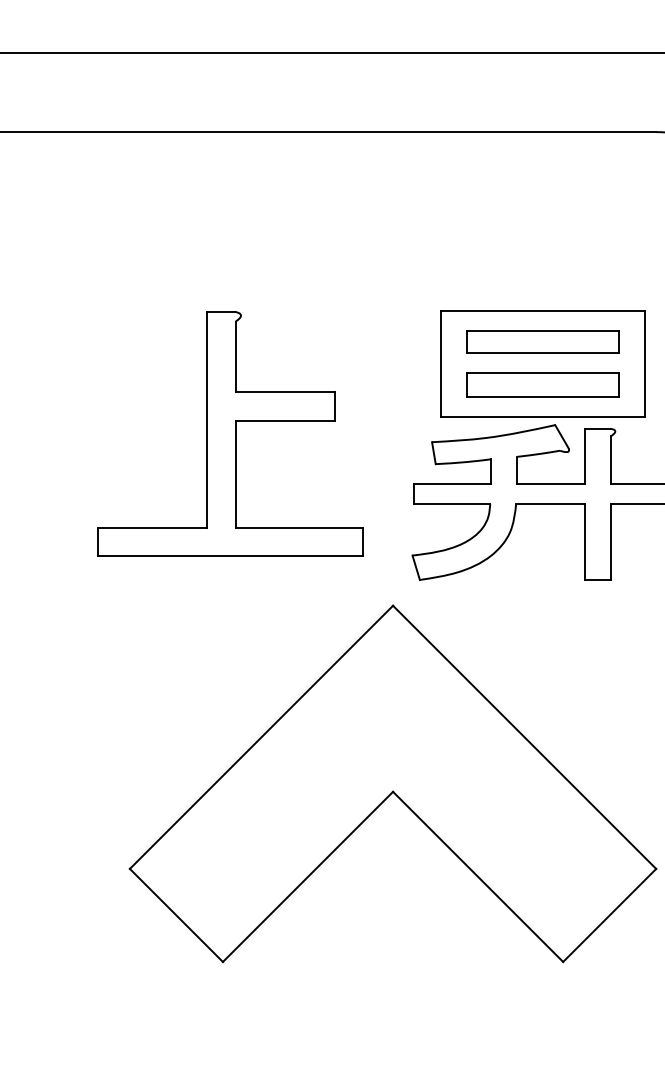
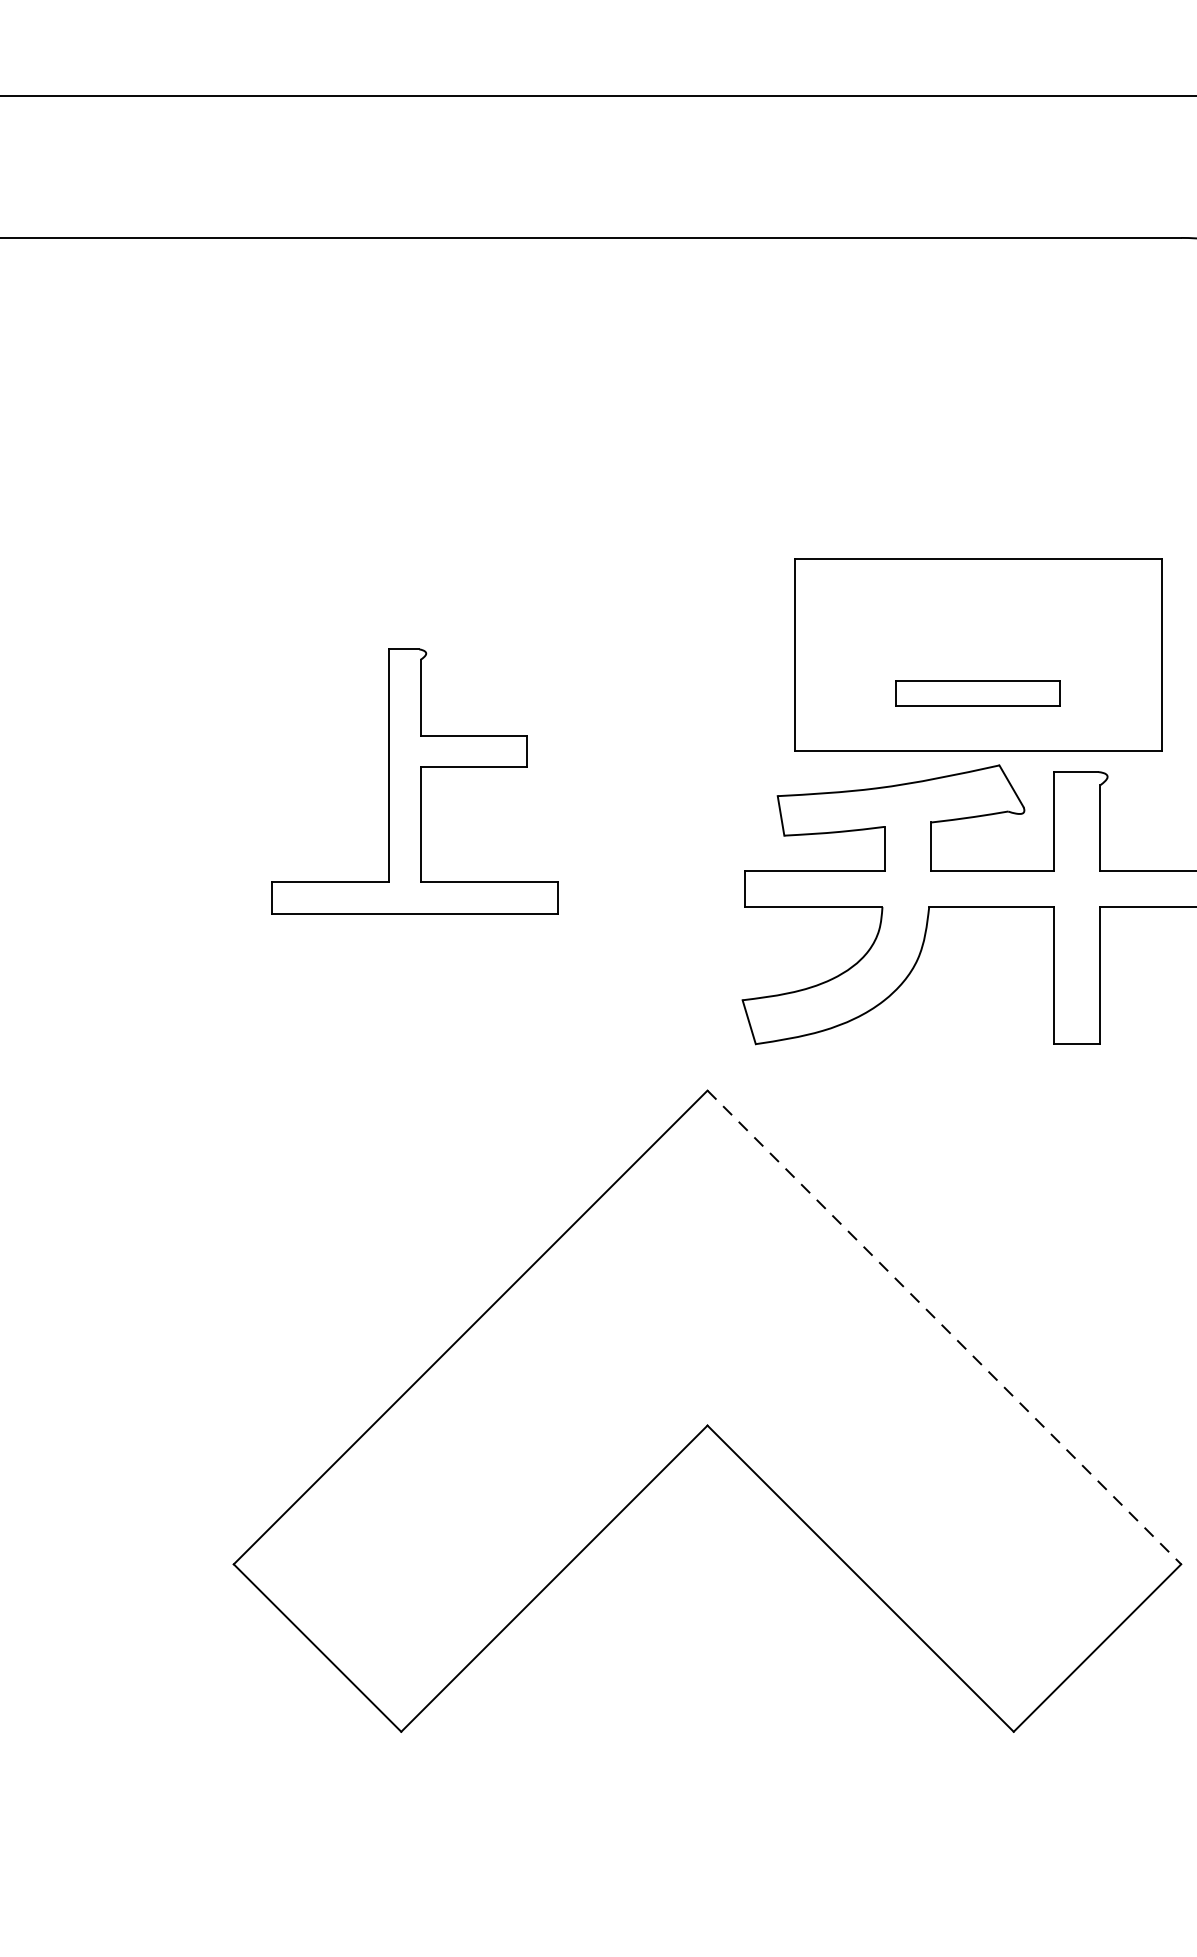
part: (542, 341) -> (976, 614), removed
part: (542, 384) -> (976, 692), size x0.6
part: (230, 433) -> (414, 780), size x0.6
line: (524, 737) -> (944, 1327), solid -> dashed

